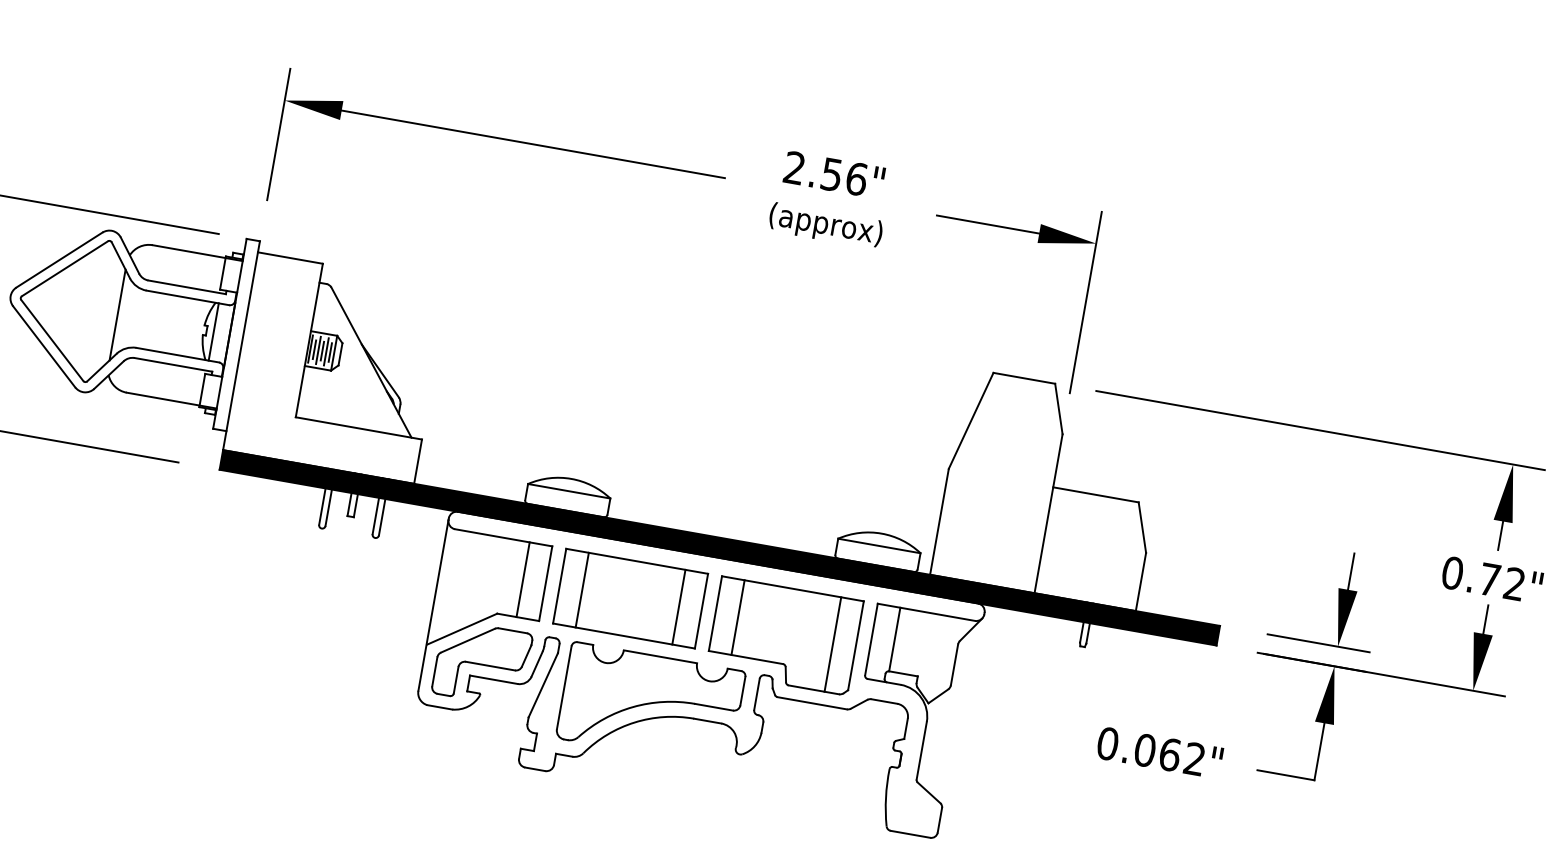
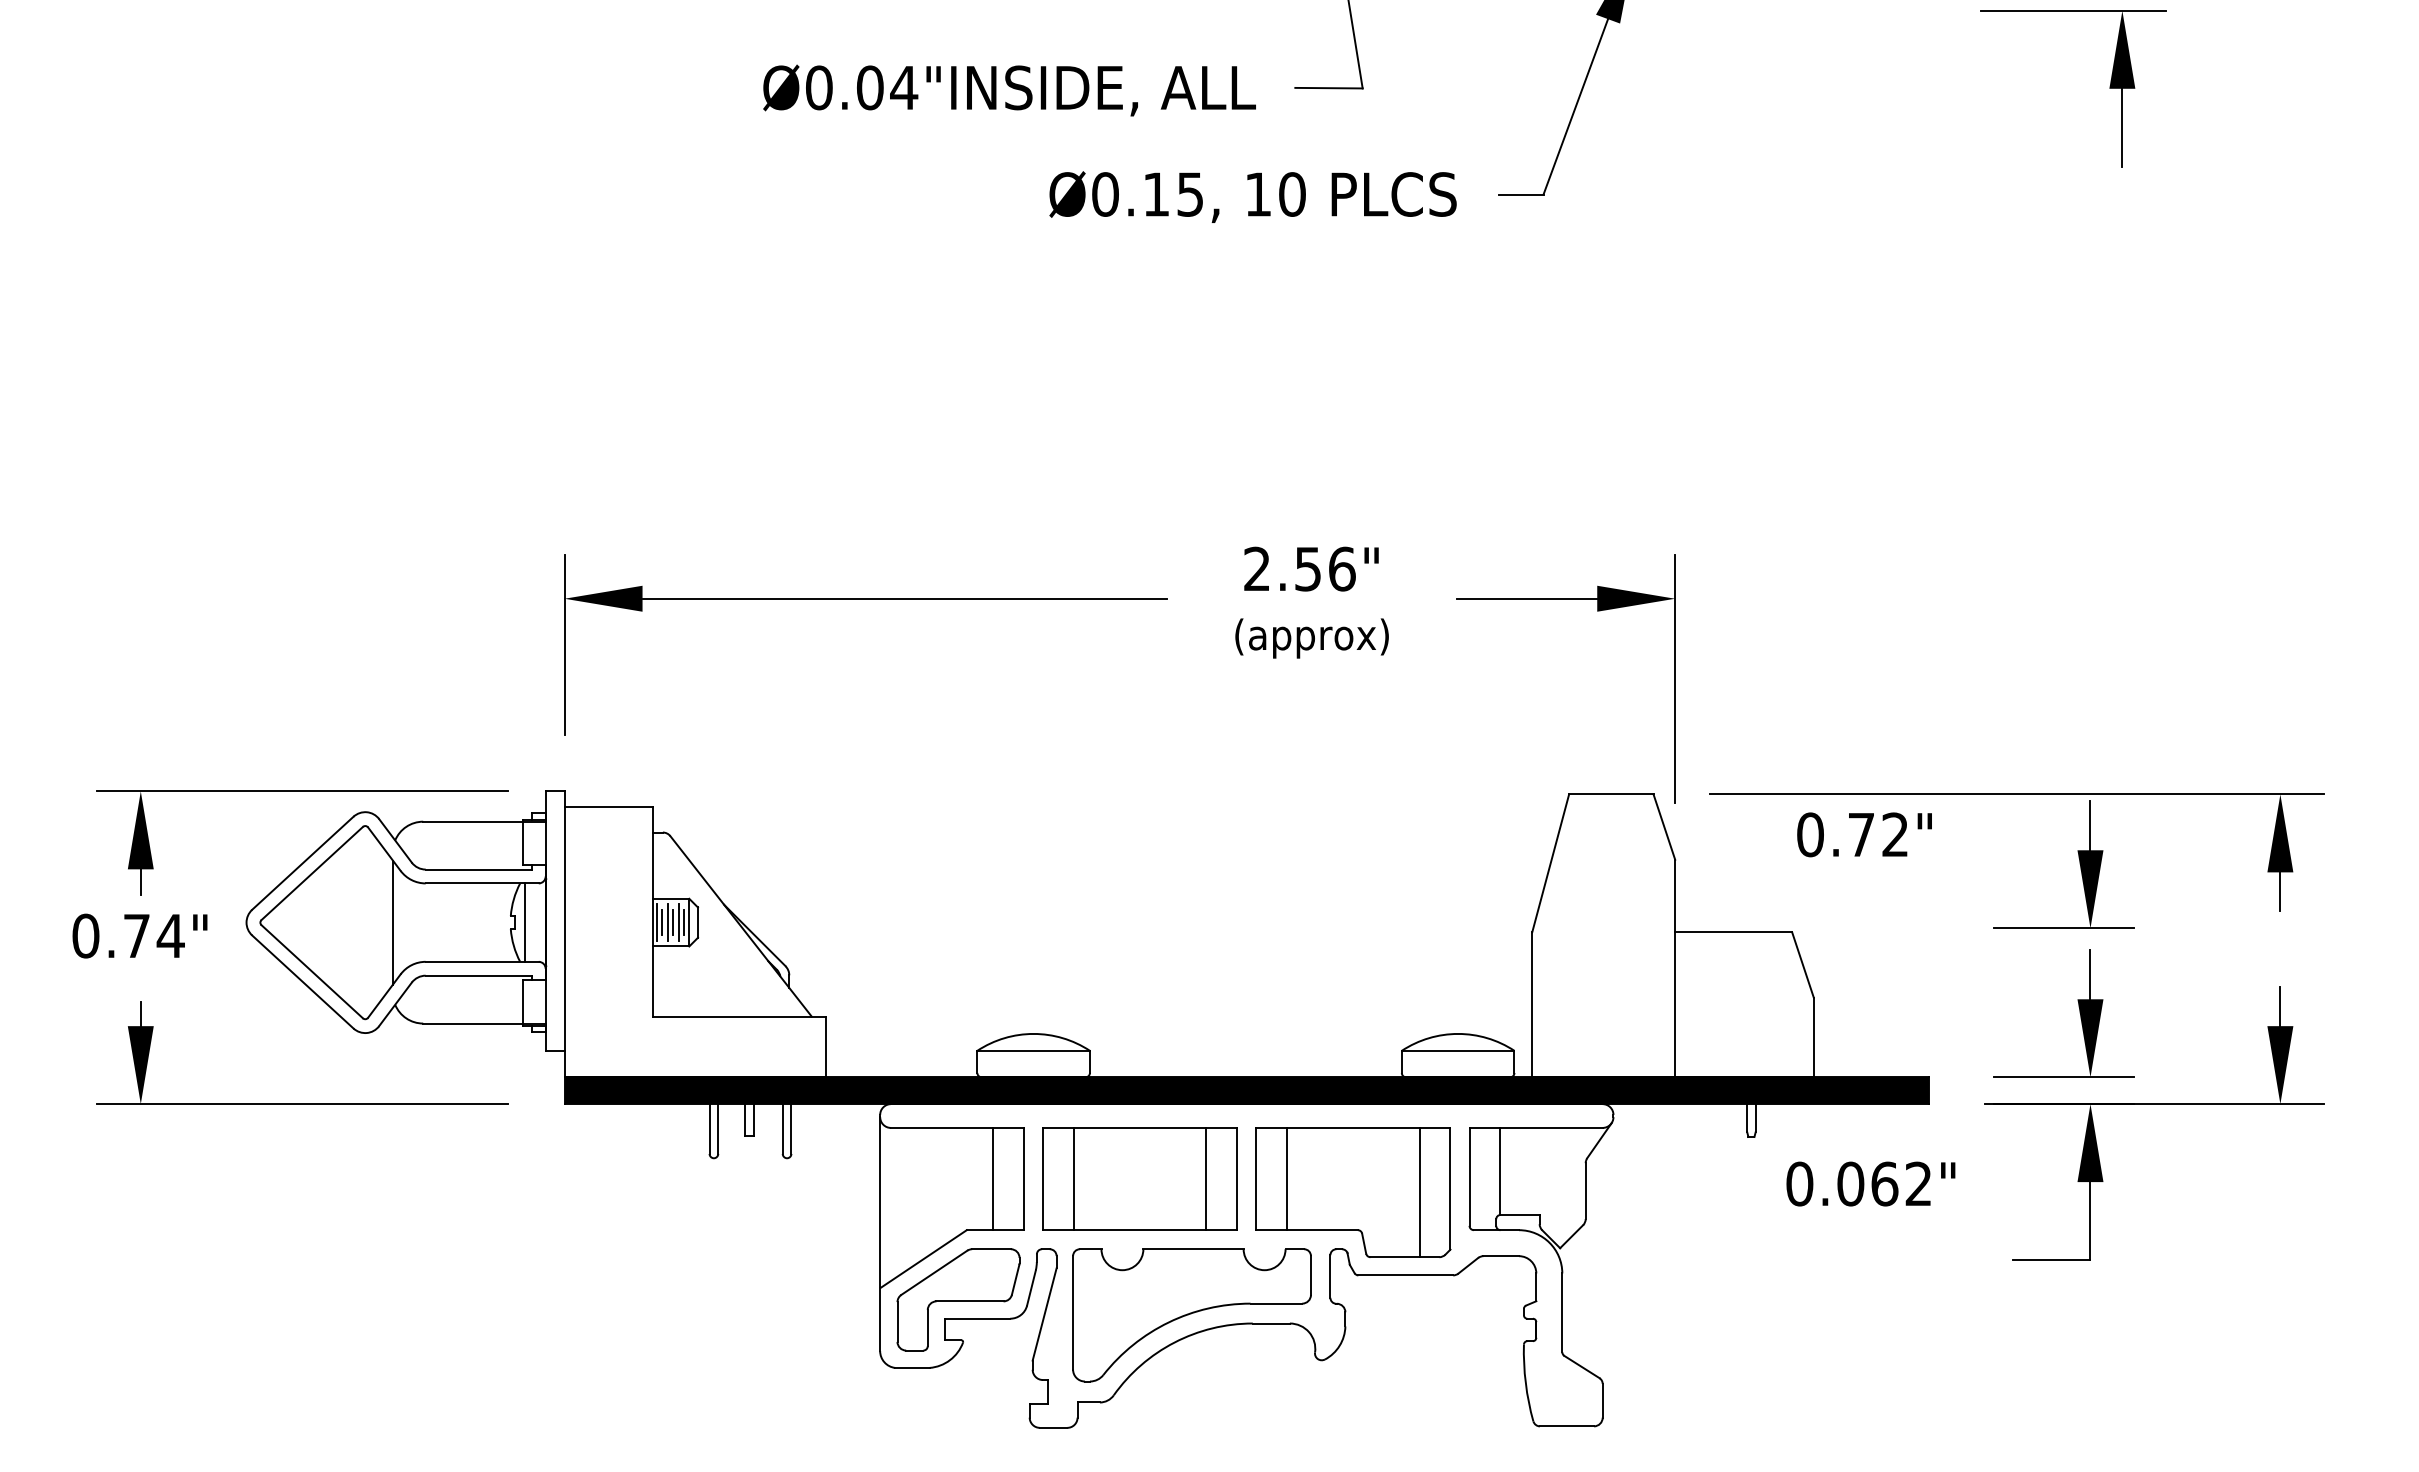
part: (1357, 489) -> (2079, 864), added
text: (1492, 579) -> (1864, 834), moved
text: (1159, 752) -> (1870, 1183), moved

